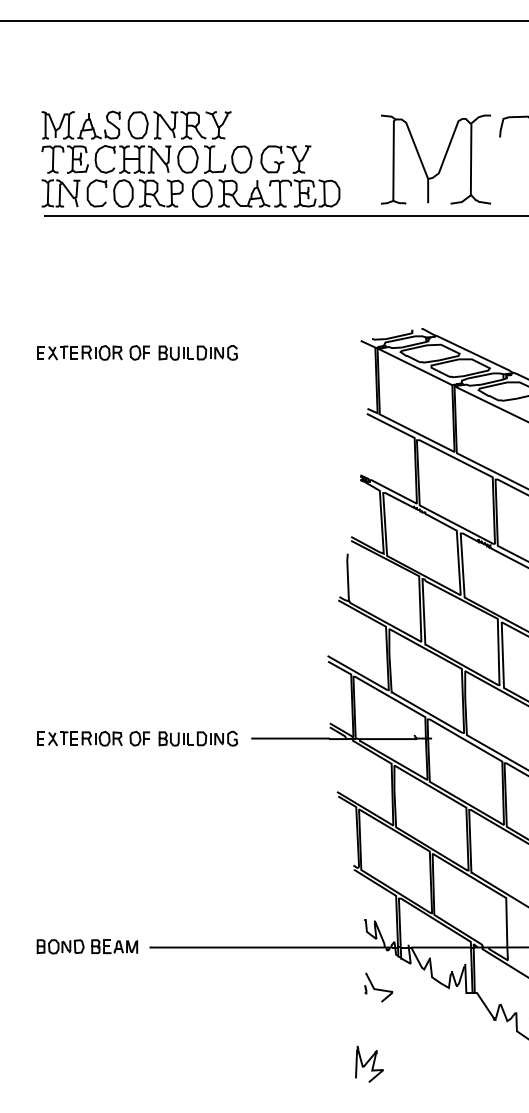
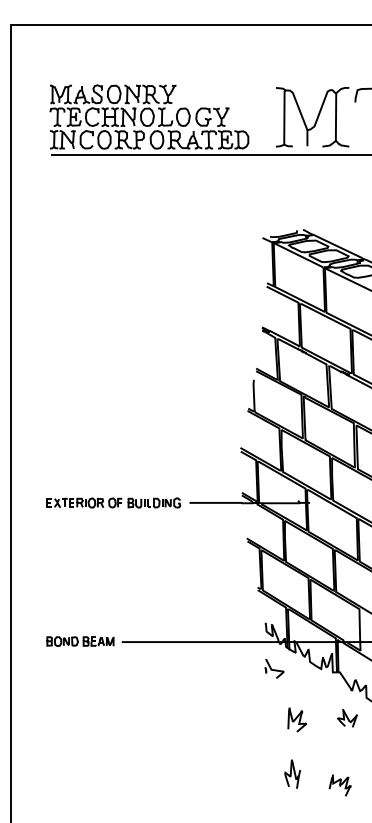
part: (137, 352) -> (113, 245), removed
part: (488, 1062) -> (347, 718), added
part: (369, 1063) -> (297, 719), moved

